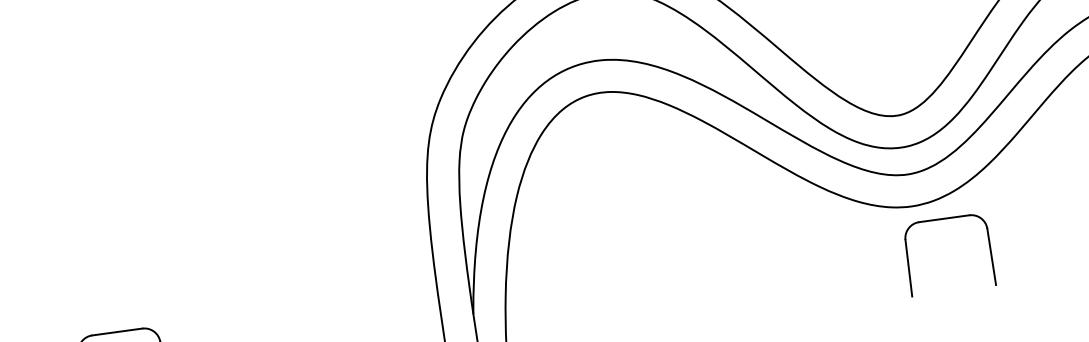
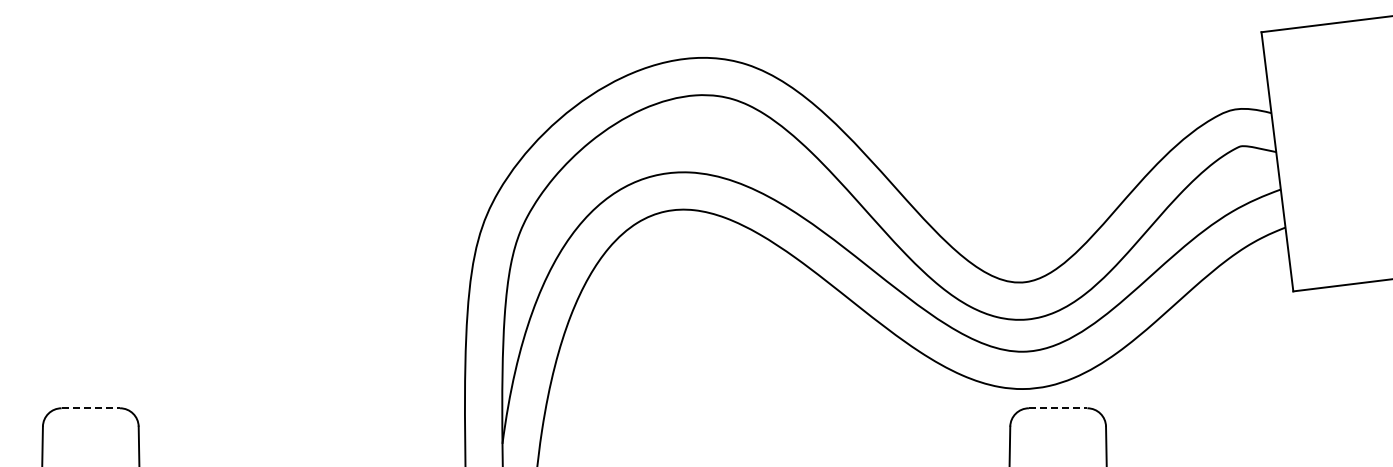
line: (944, 218) -> (1058, 408), solid -> dashed
line: (117, 332) -> (91, 408), solid -> dashed

